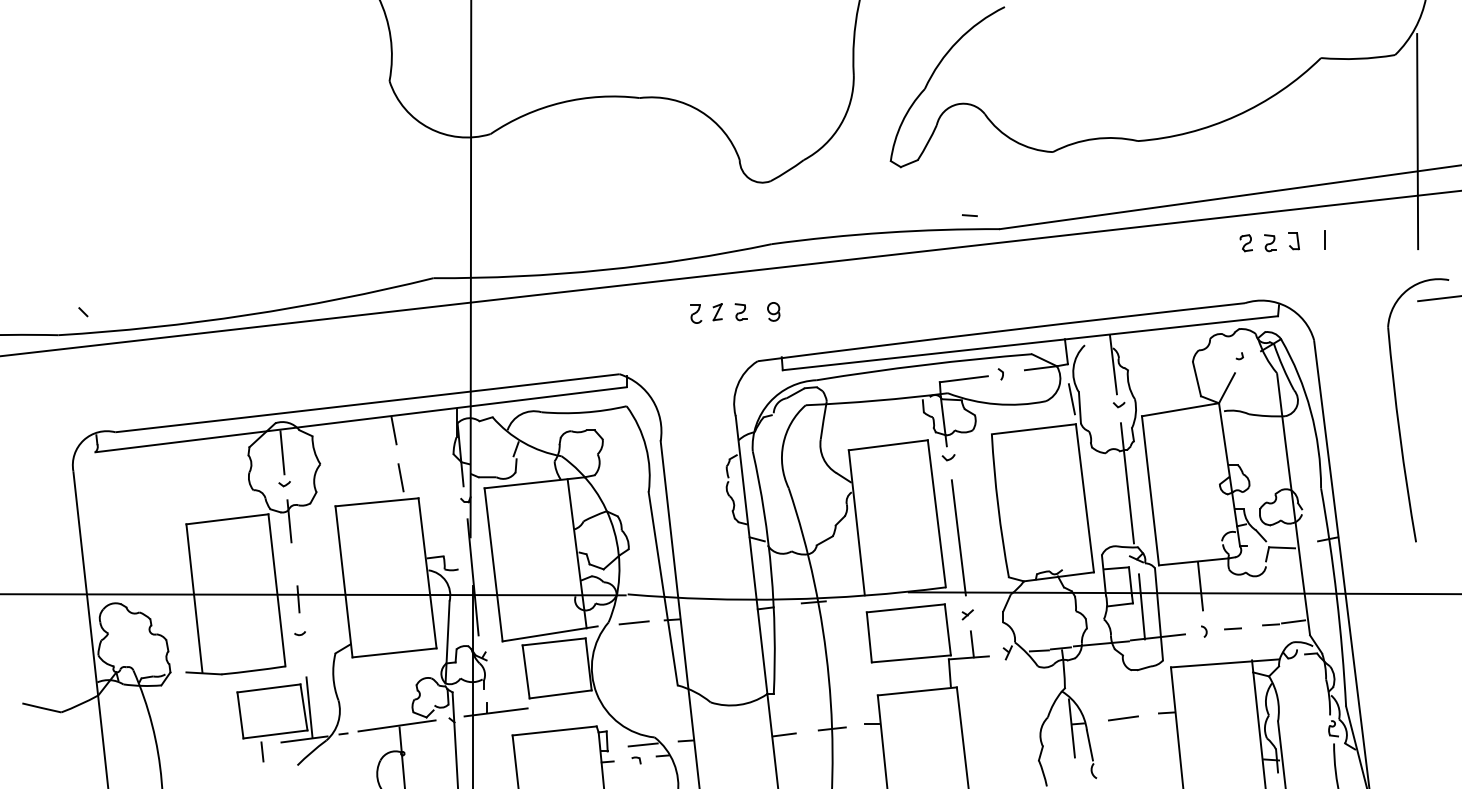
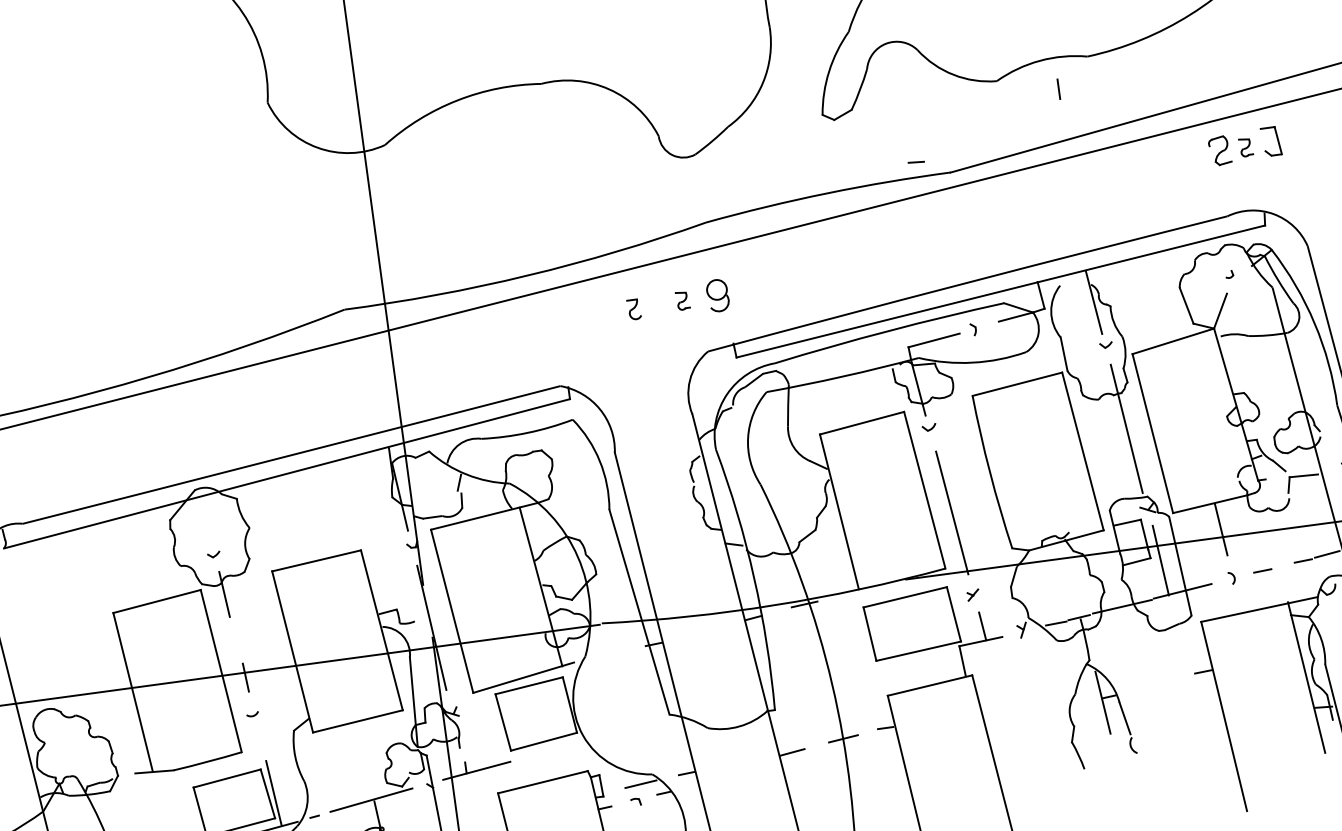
line: (1324, 239) -> (1058, 88), moved
part: (1293, 241) -> (1270, 142), size x1.6
part: (1245, 243) -> (1219, 151), size x1.6
part: (773, 311) -> (717, 295), size x1.6
part: (717, 312) -> (657, 304), removed
line: (1071, 399) -> (1053, 346), removed
line: (393, 430) -> (323, 480), removed
line: (282, 452) -> (206, 520), removed
line: (400, 477) -> (338, 530), removed
line: (633, 622) -> (612, 653), removed
line: (1122, 718) -> (1156, 684), removed

